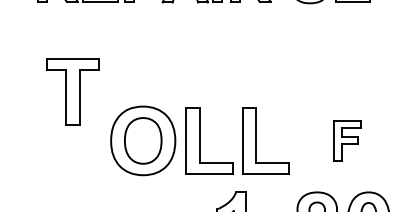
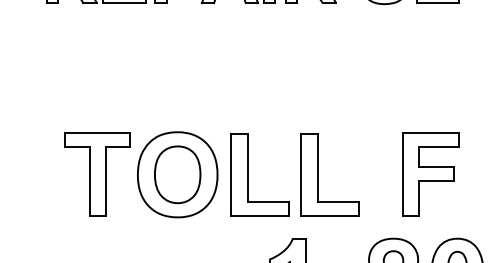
part: (72, 91) -> (97, 174), moved
part: (347, 140) -> (431, 174), size x1.67

